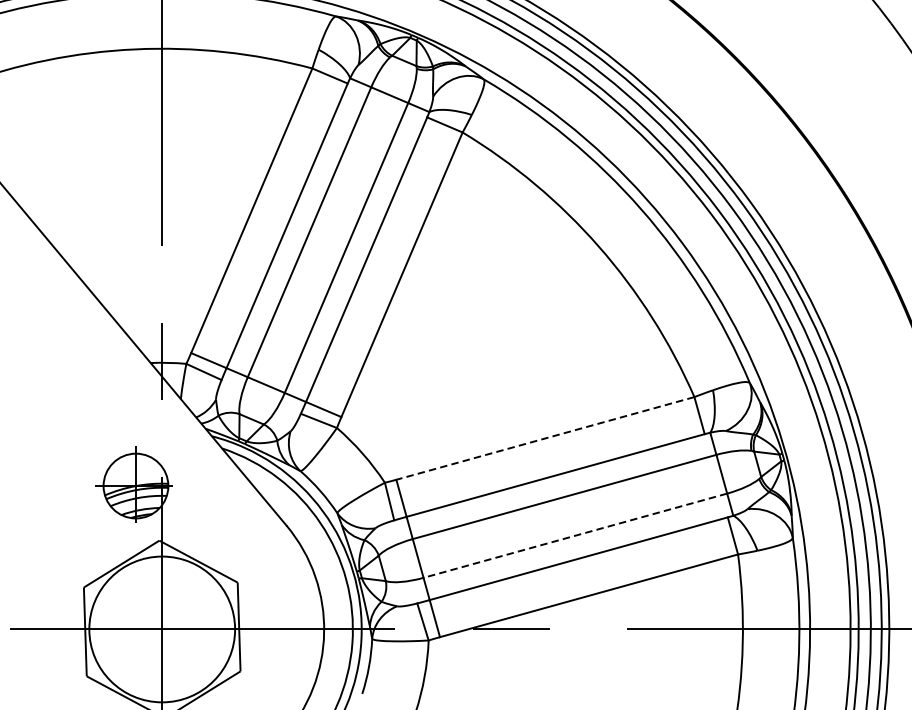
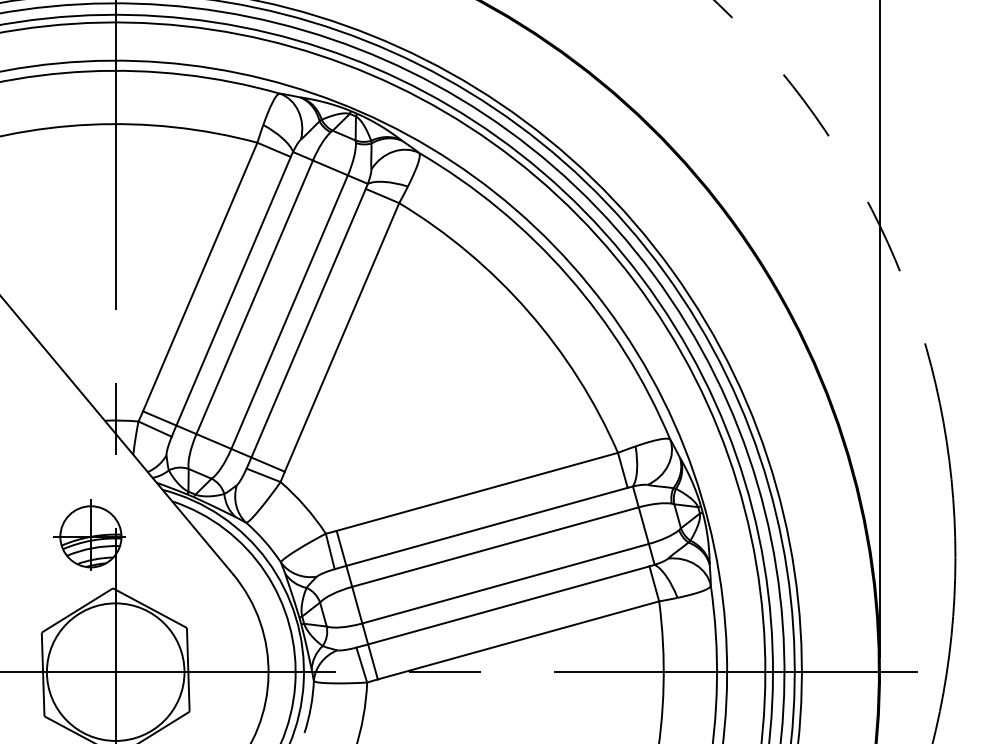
line: (545, 438) -> (477, 491), dashed -> solid
line: (575, 535) -> (505, 583), dashed -> solid

